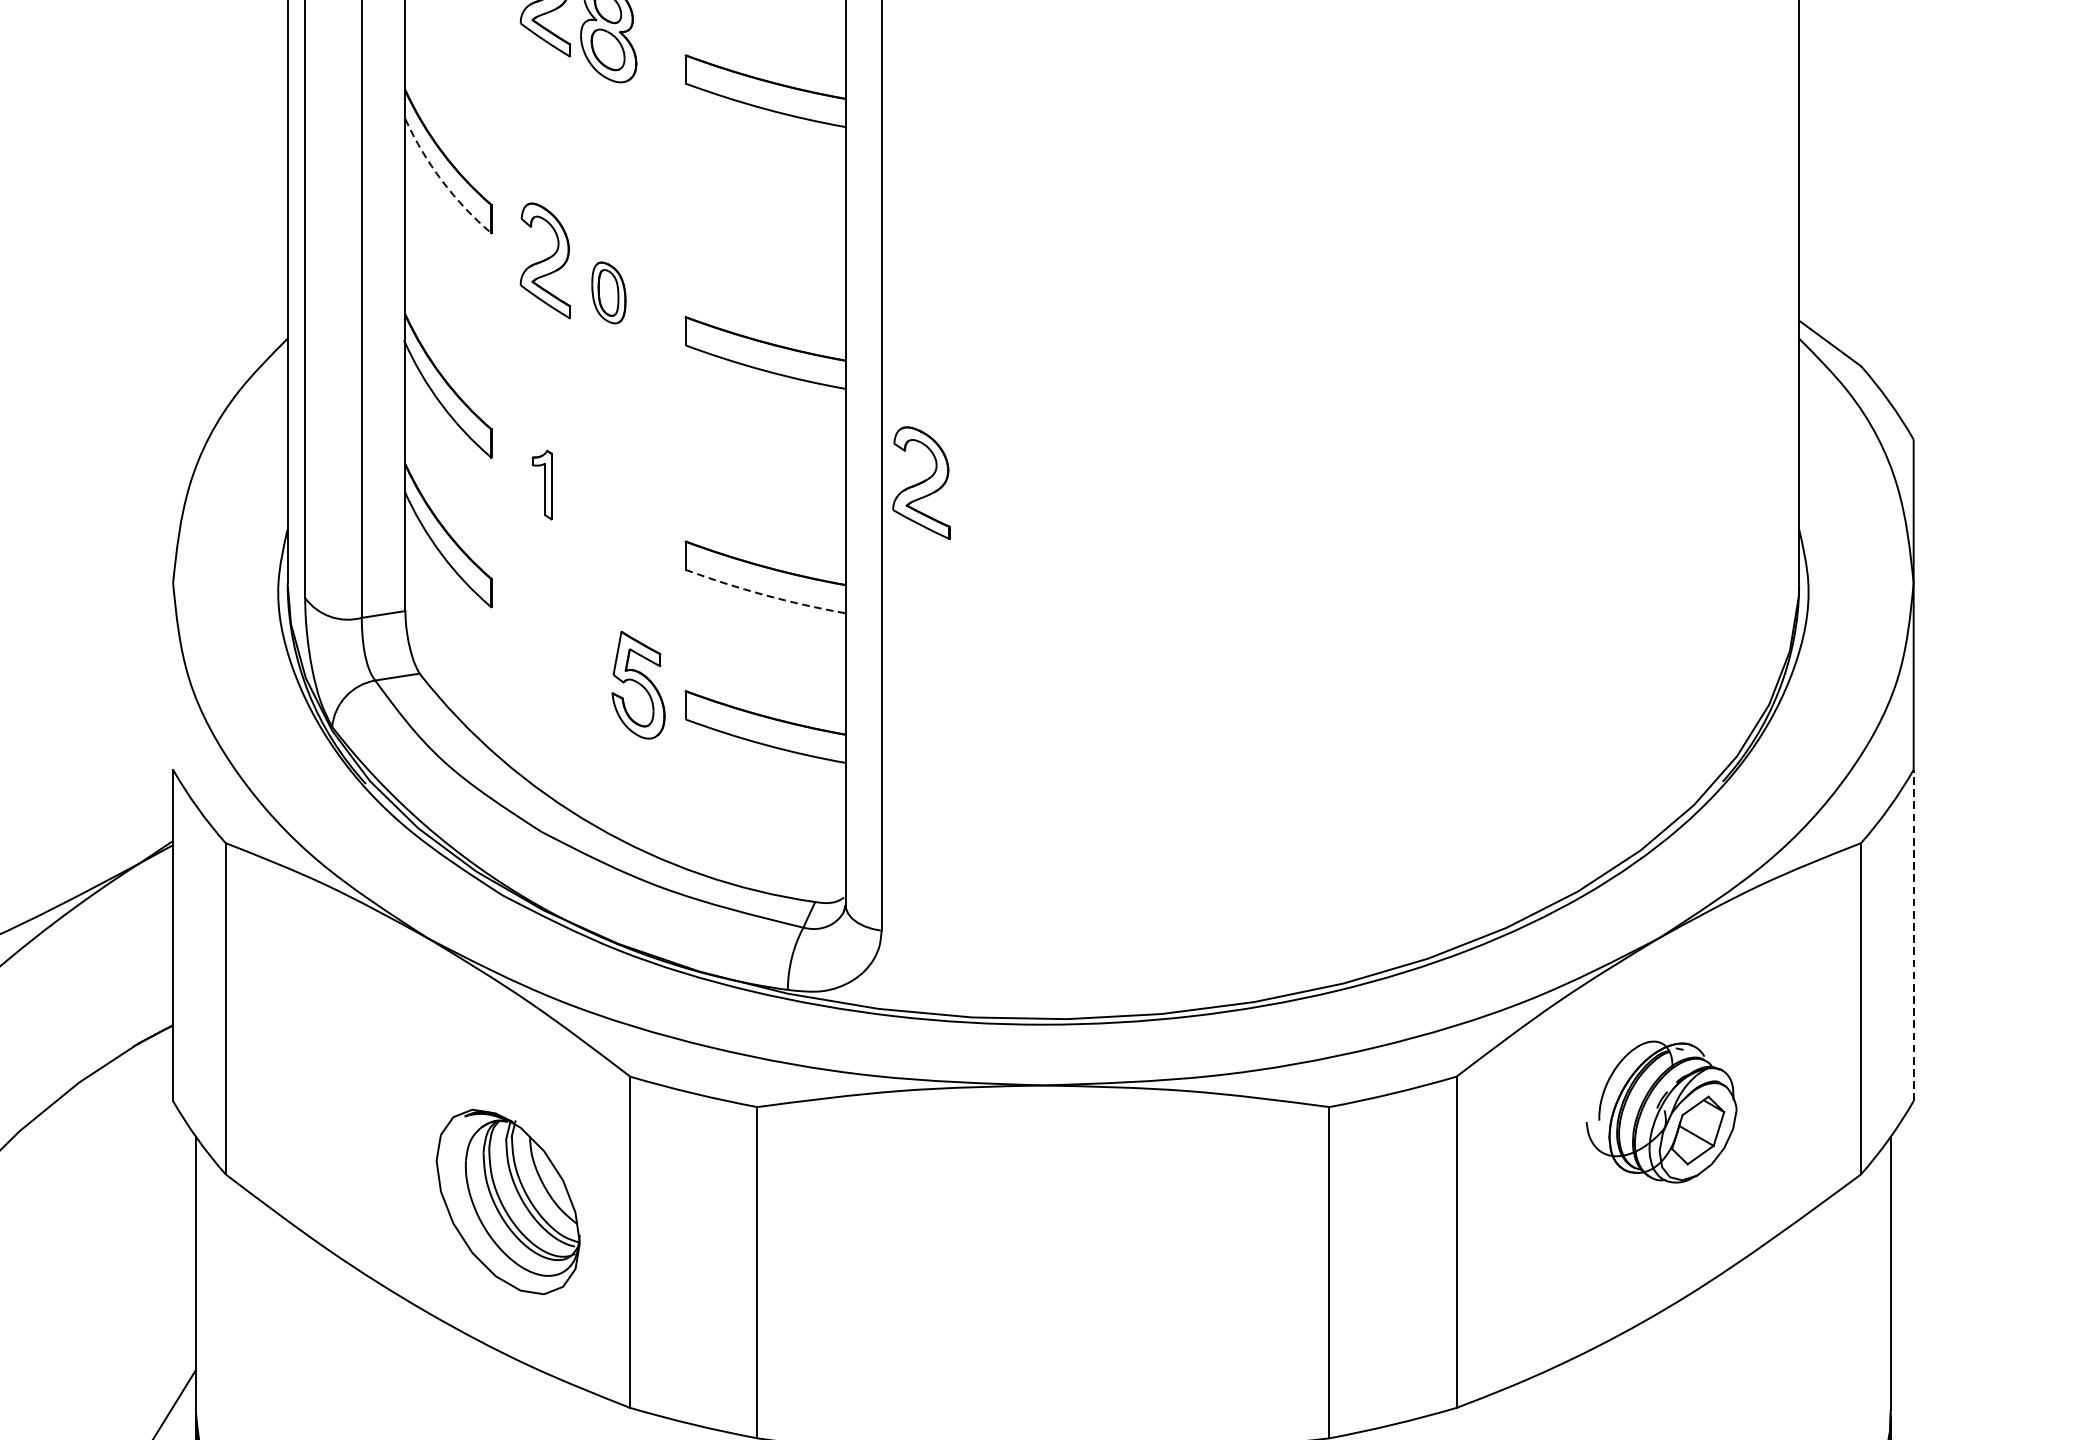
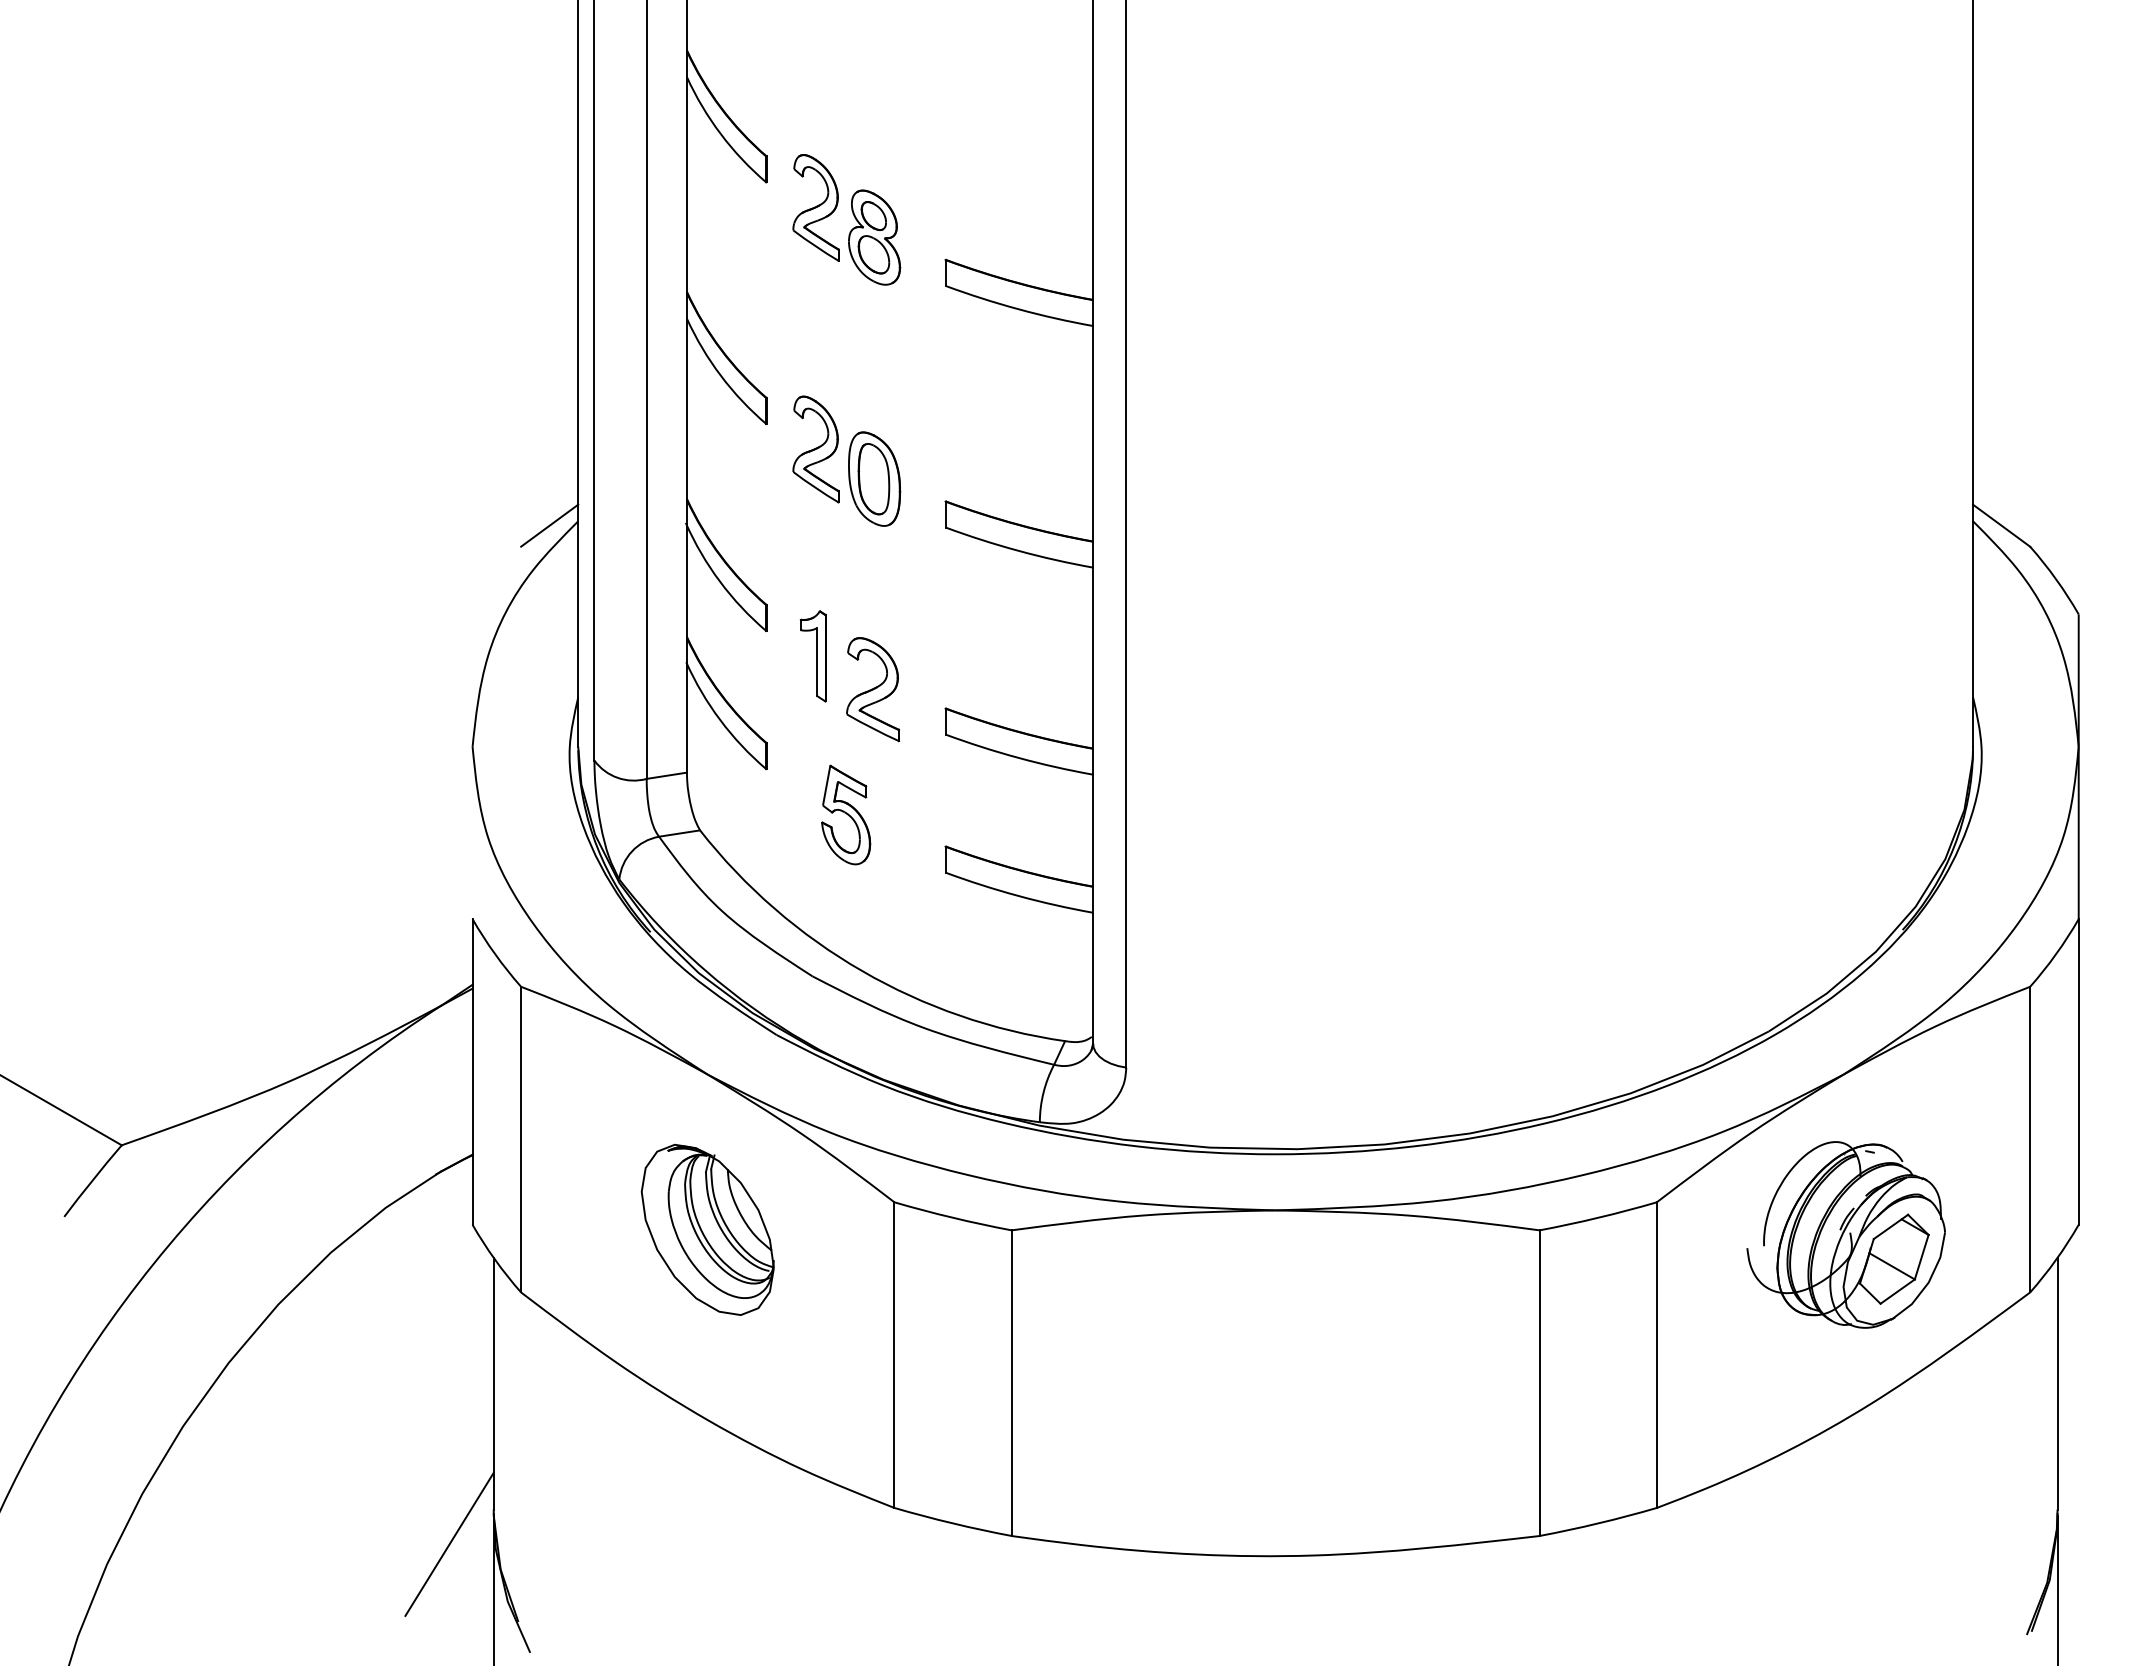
arc: (441, 180) -> (720, 375), dashed -> solid
part: (608, 292) -> (874, 478), size x1.67
line: (256, 343) -> (549, 525), added
part: (920, 483) -> (872, 689), moved
part: (541, 485) -> (812, 656), size x1.43
arc: (764, 594) -> (1018, 757), dashed -> solid
part: (639, 684) -> (846, 814), moved
line: (1913, 934) -> (2078, 1071), dashed -> solid
part: (1660, 1111) -> (1845, 1234), size x1.43
part: (507, 1201) -> (707, 1229), moved

